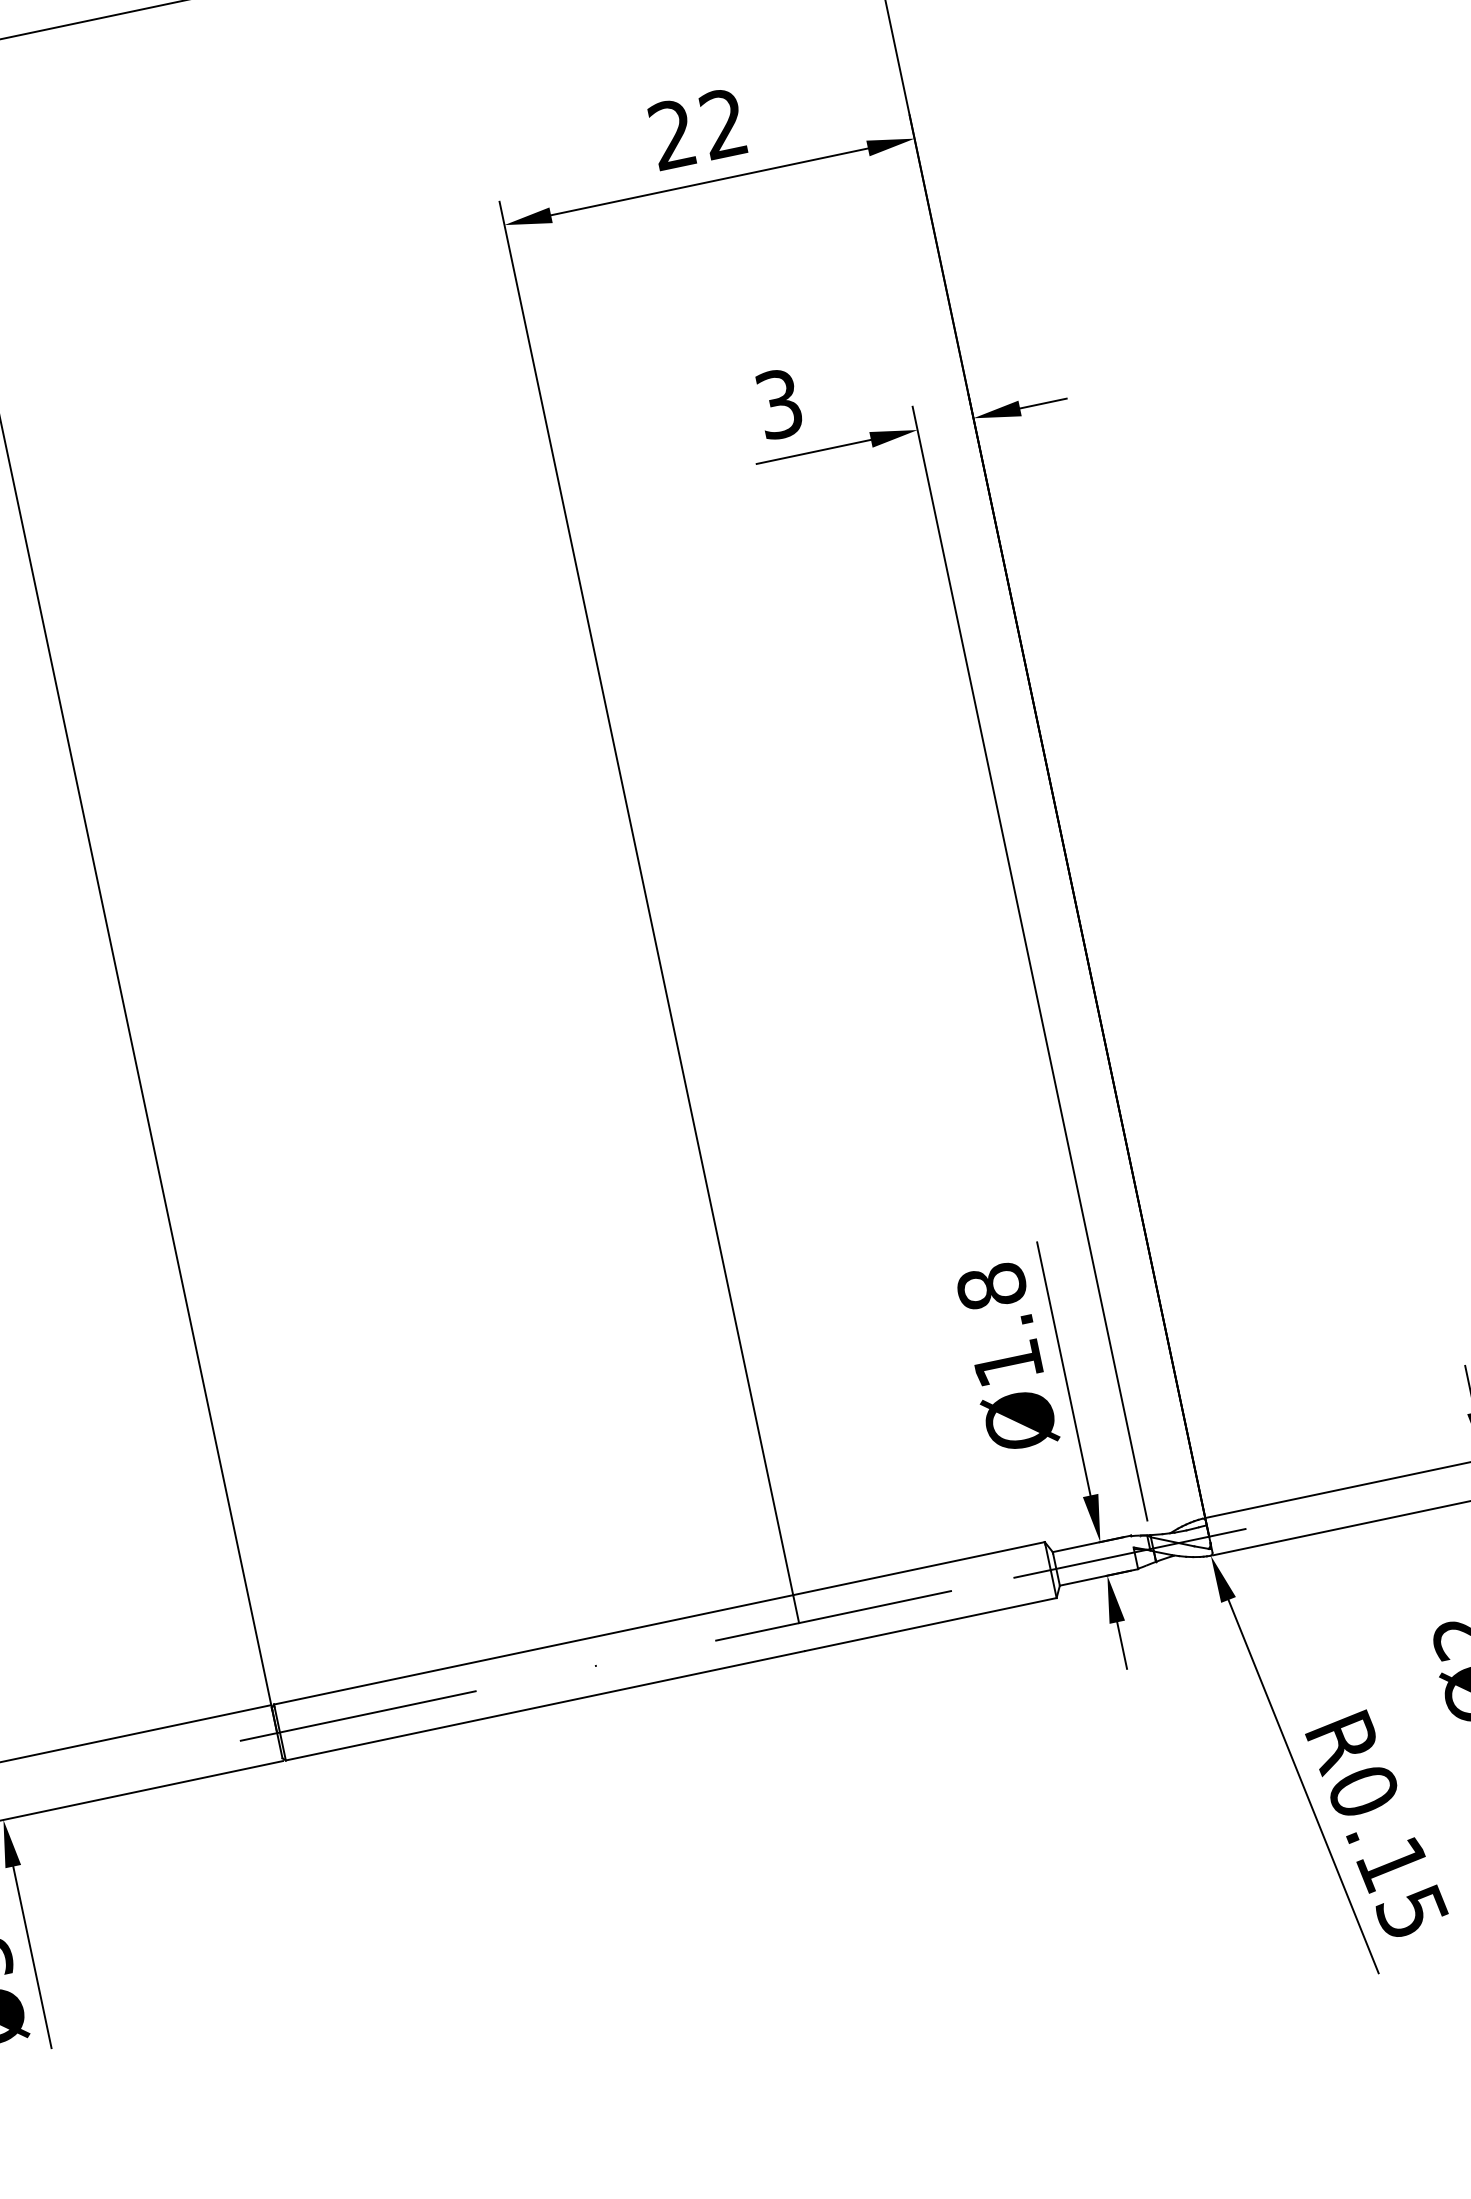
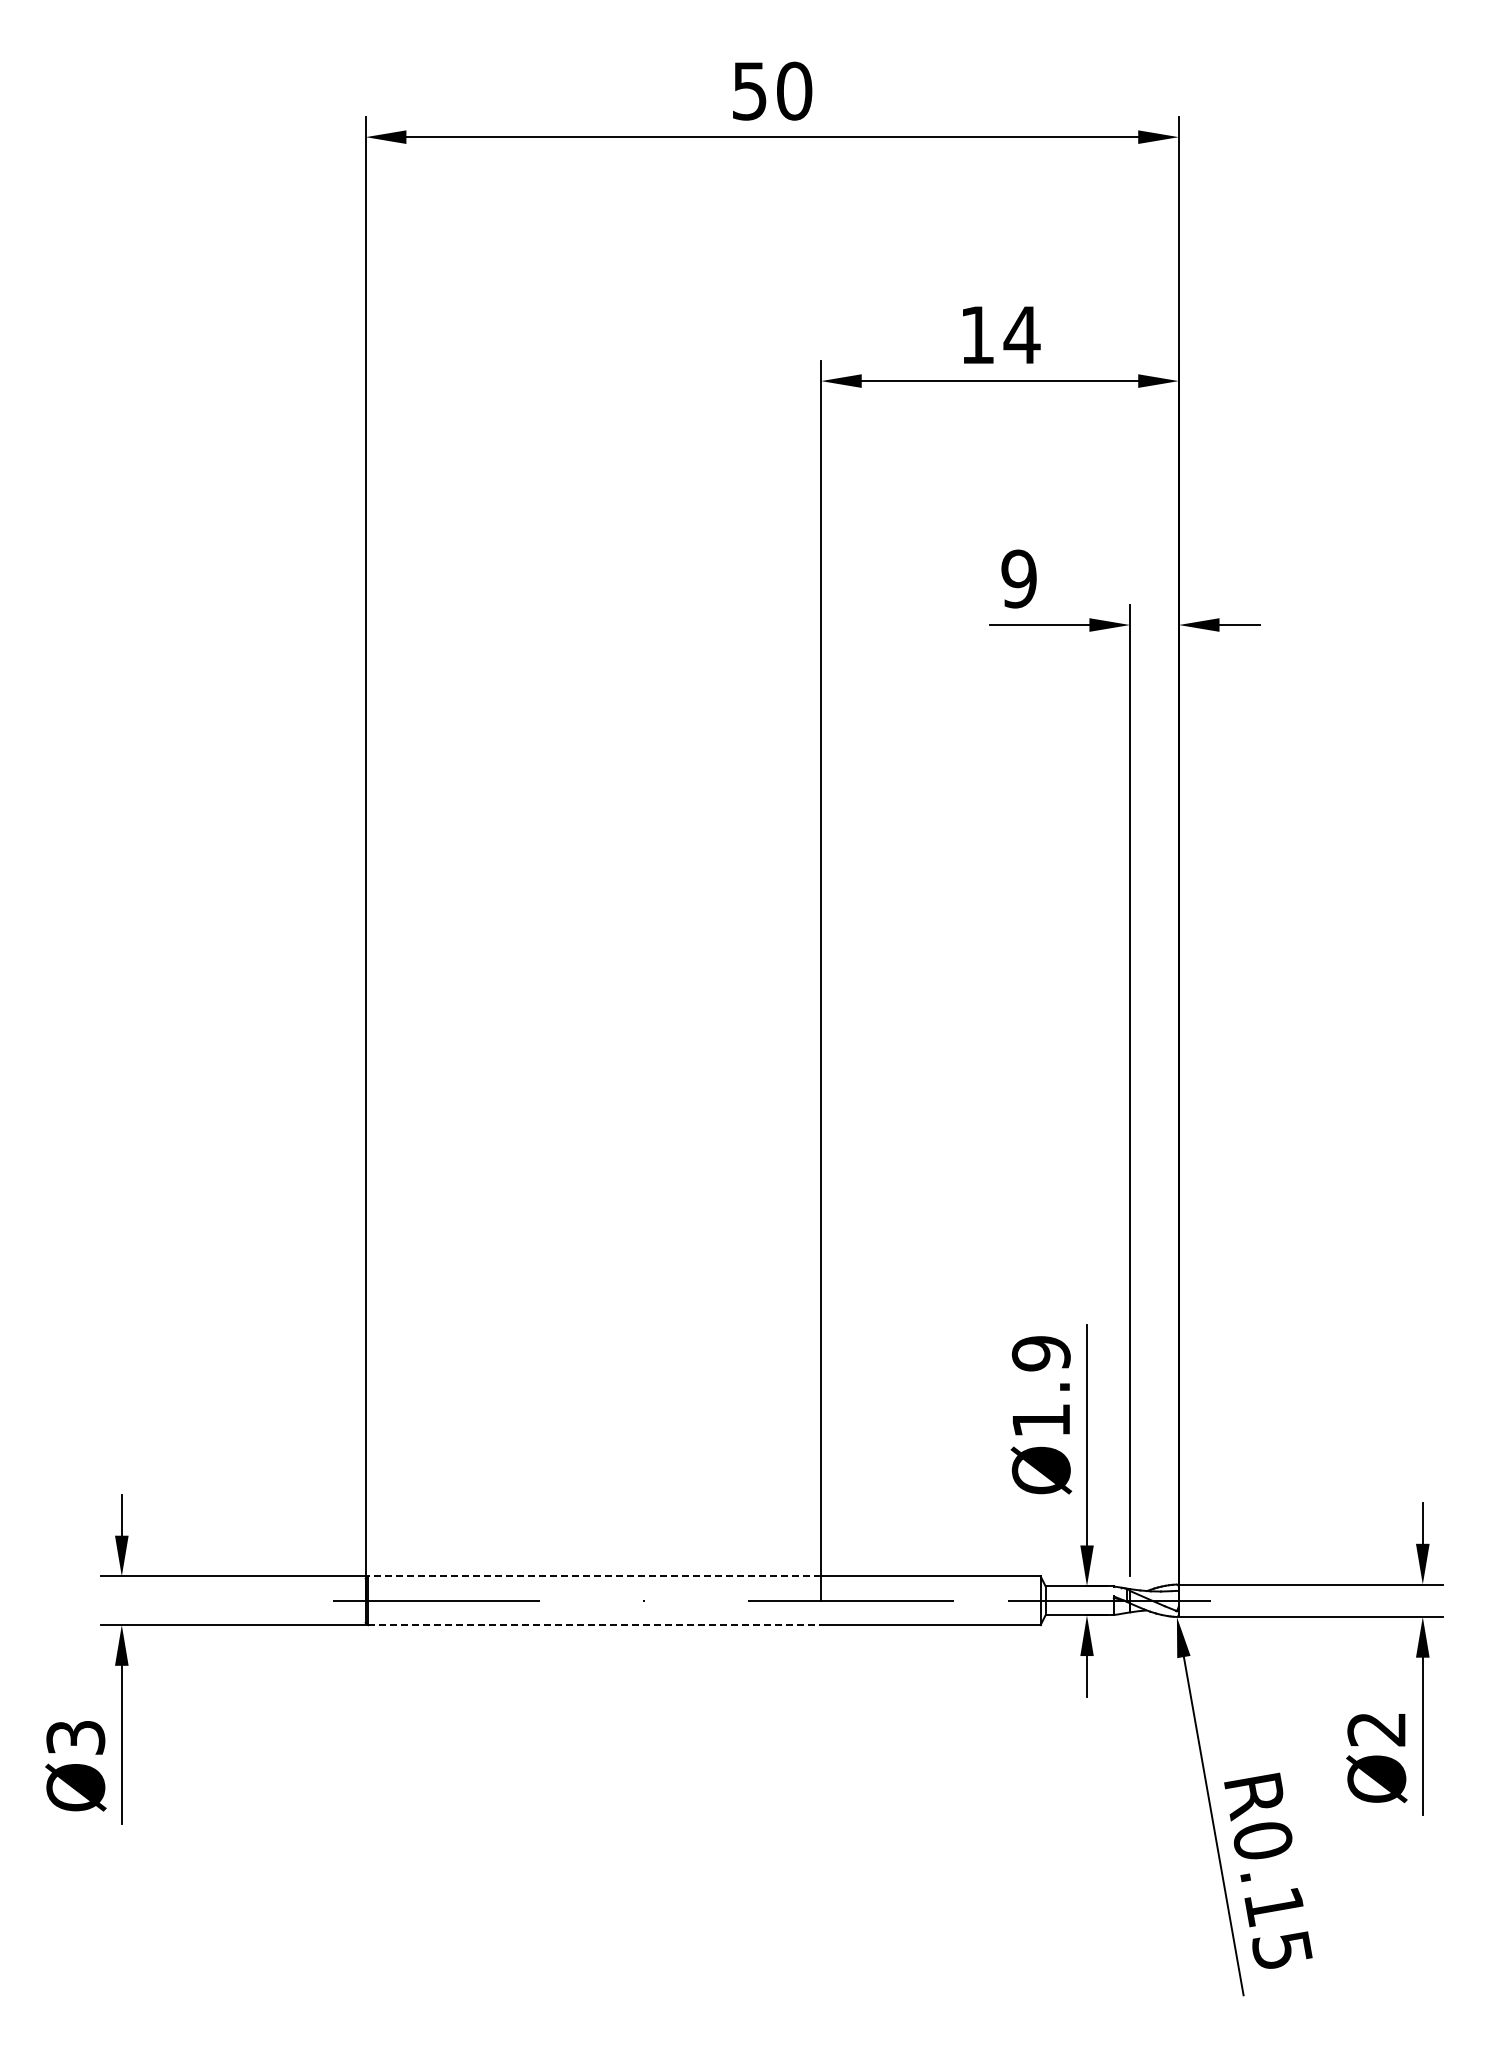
text: (698, 128) -> (1000, 334), 22 -> 14
text: (778, 403) -> (1018, 578), 3 -> 9
text: (992, 1286) -> (1041, 1353), Ø1.8 -> Ø1.9
line: (533, 1650) -> (594, 1576), solid -> dashed
line: (546, 1705) -> (595, 1625), solid -> dashed

